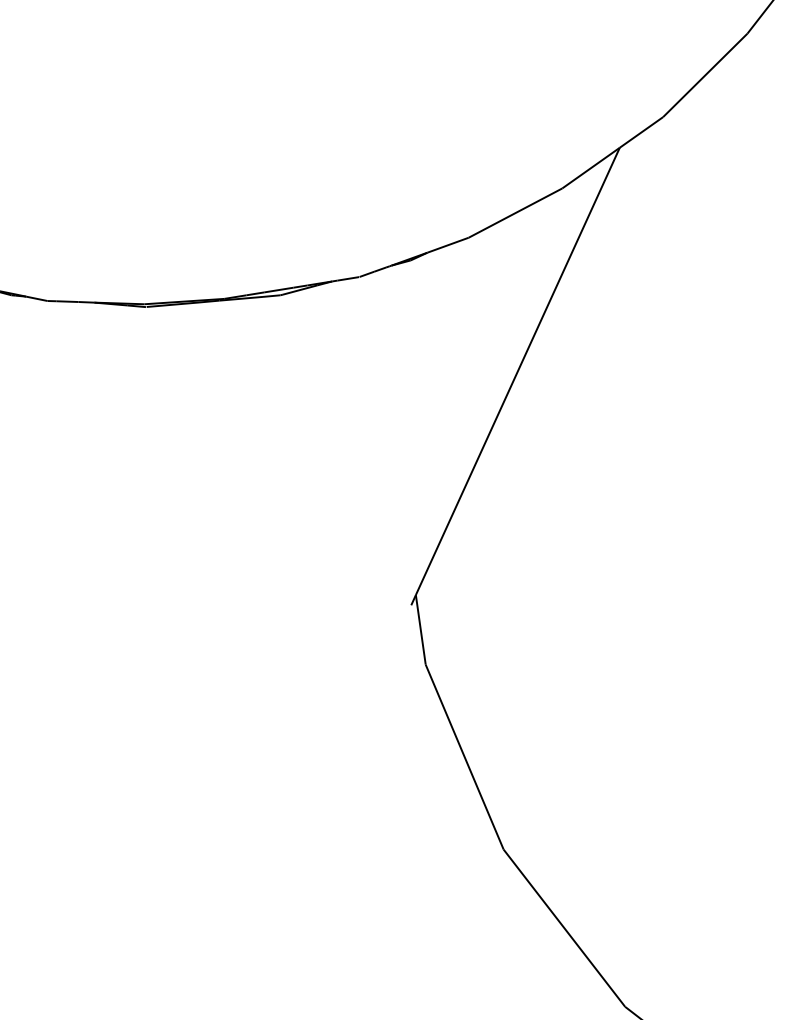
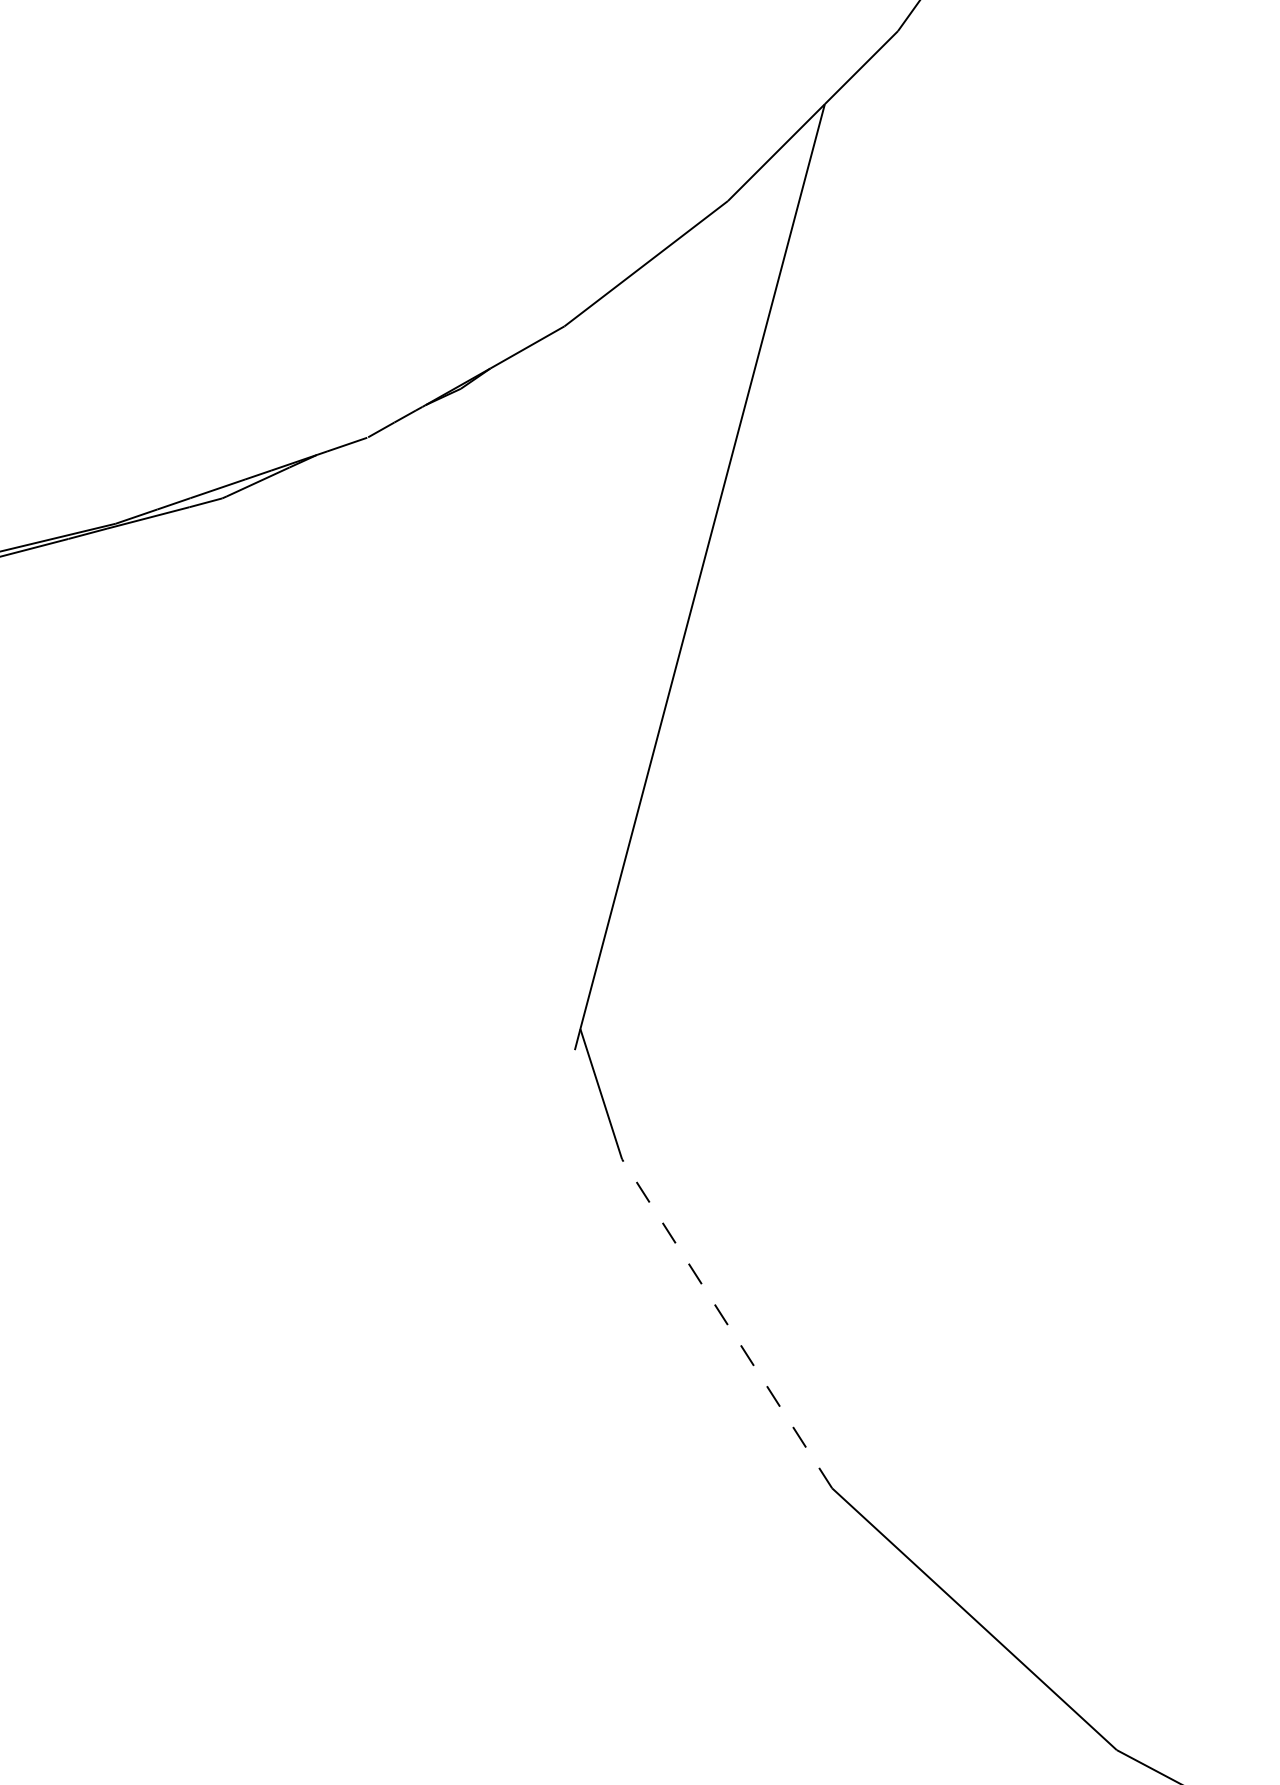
line: (464, 756) -> (726, 1322), solid -> dashed

